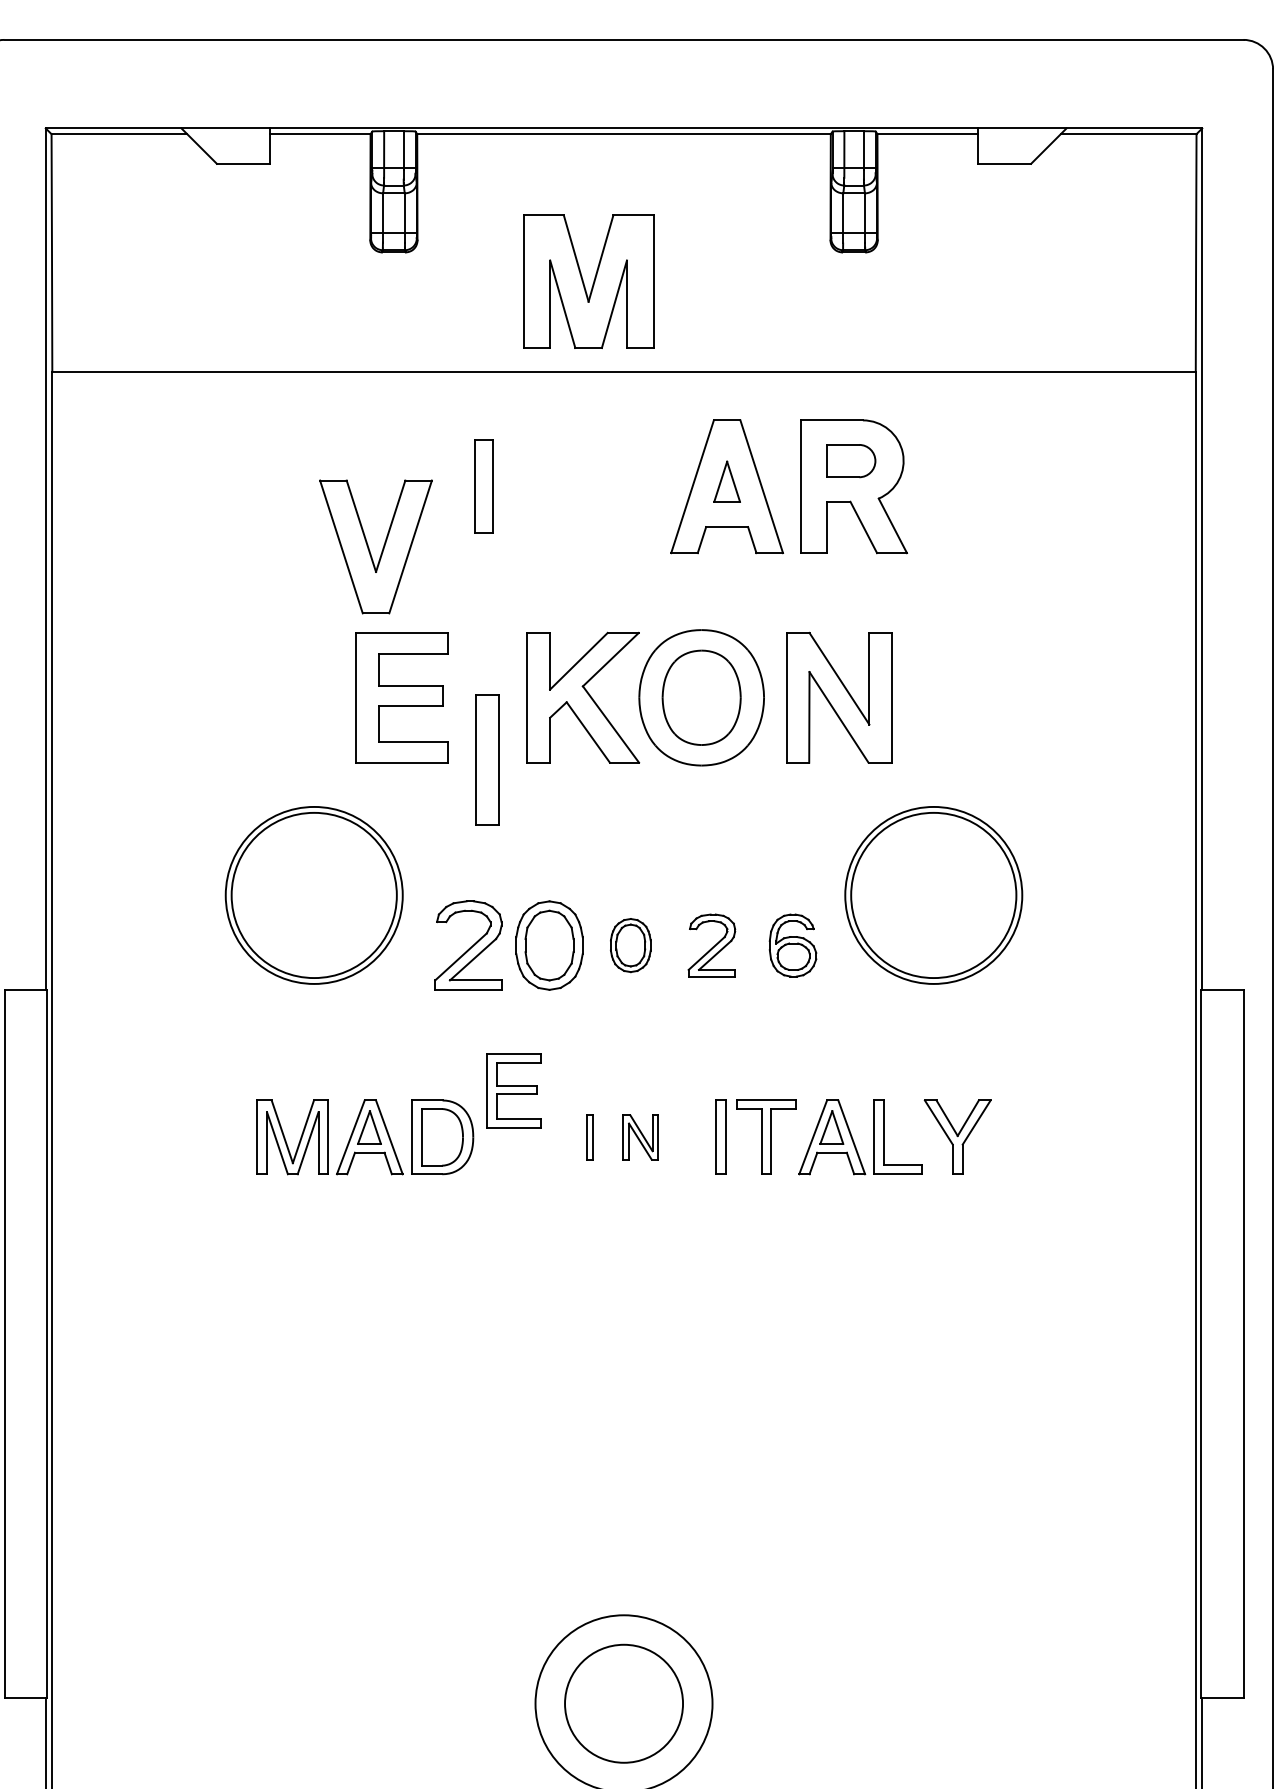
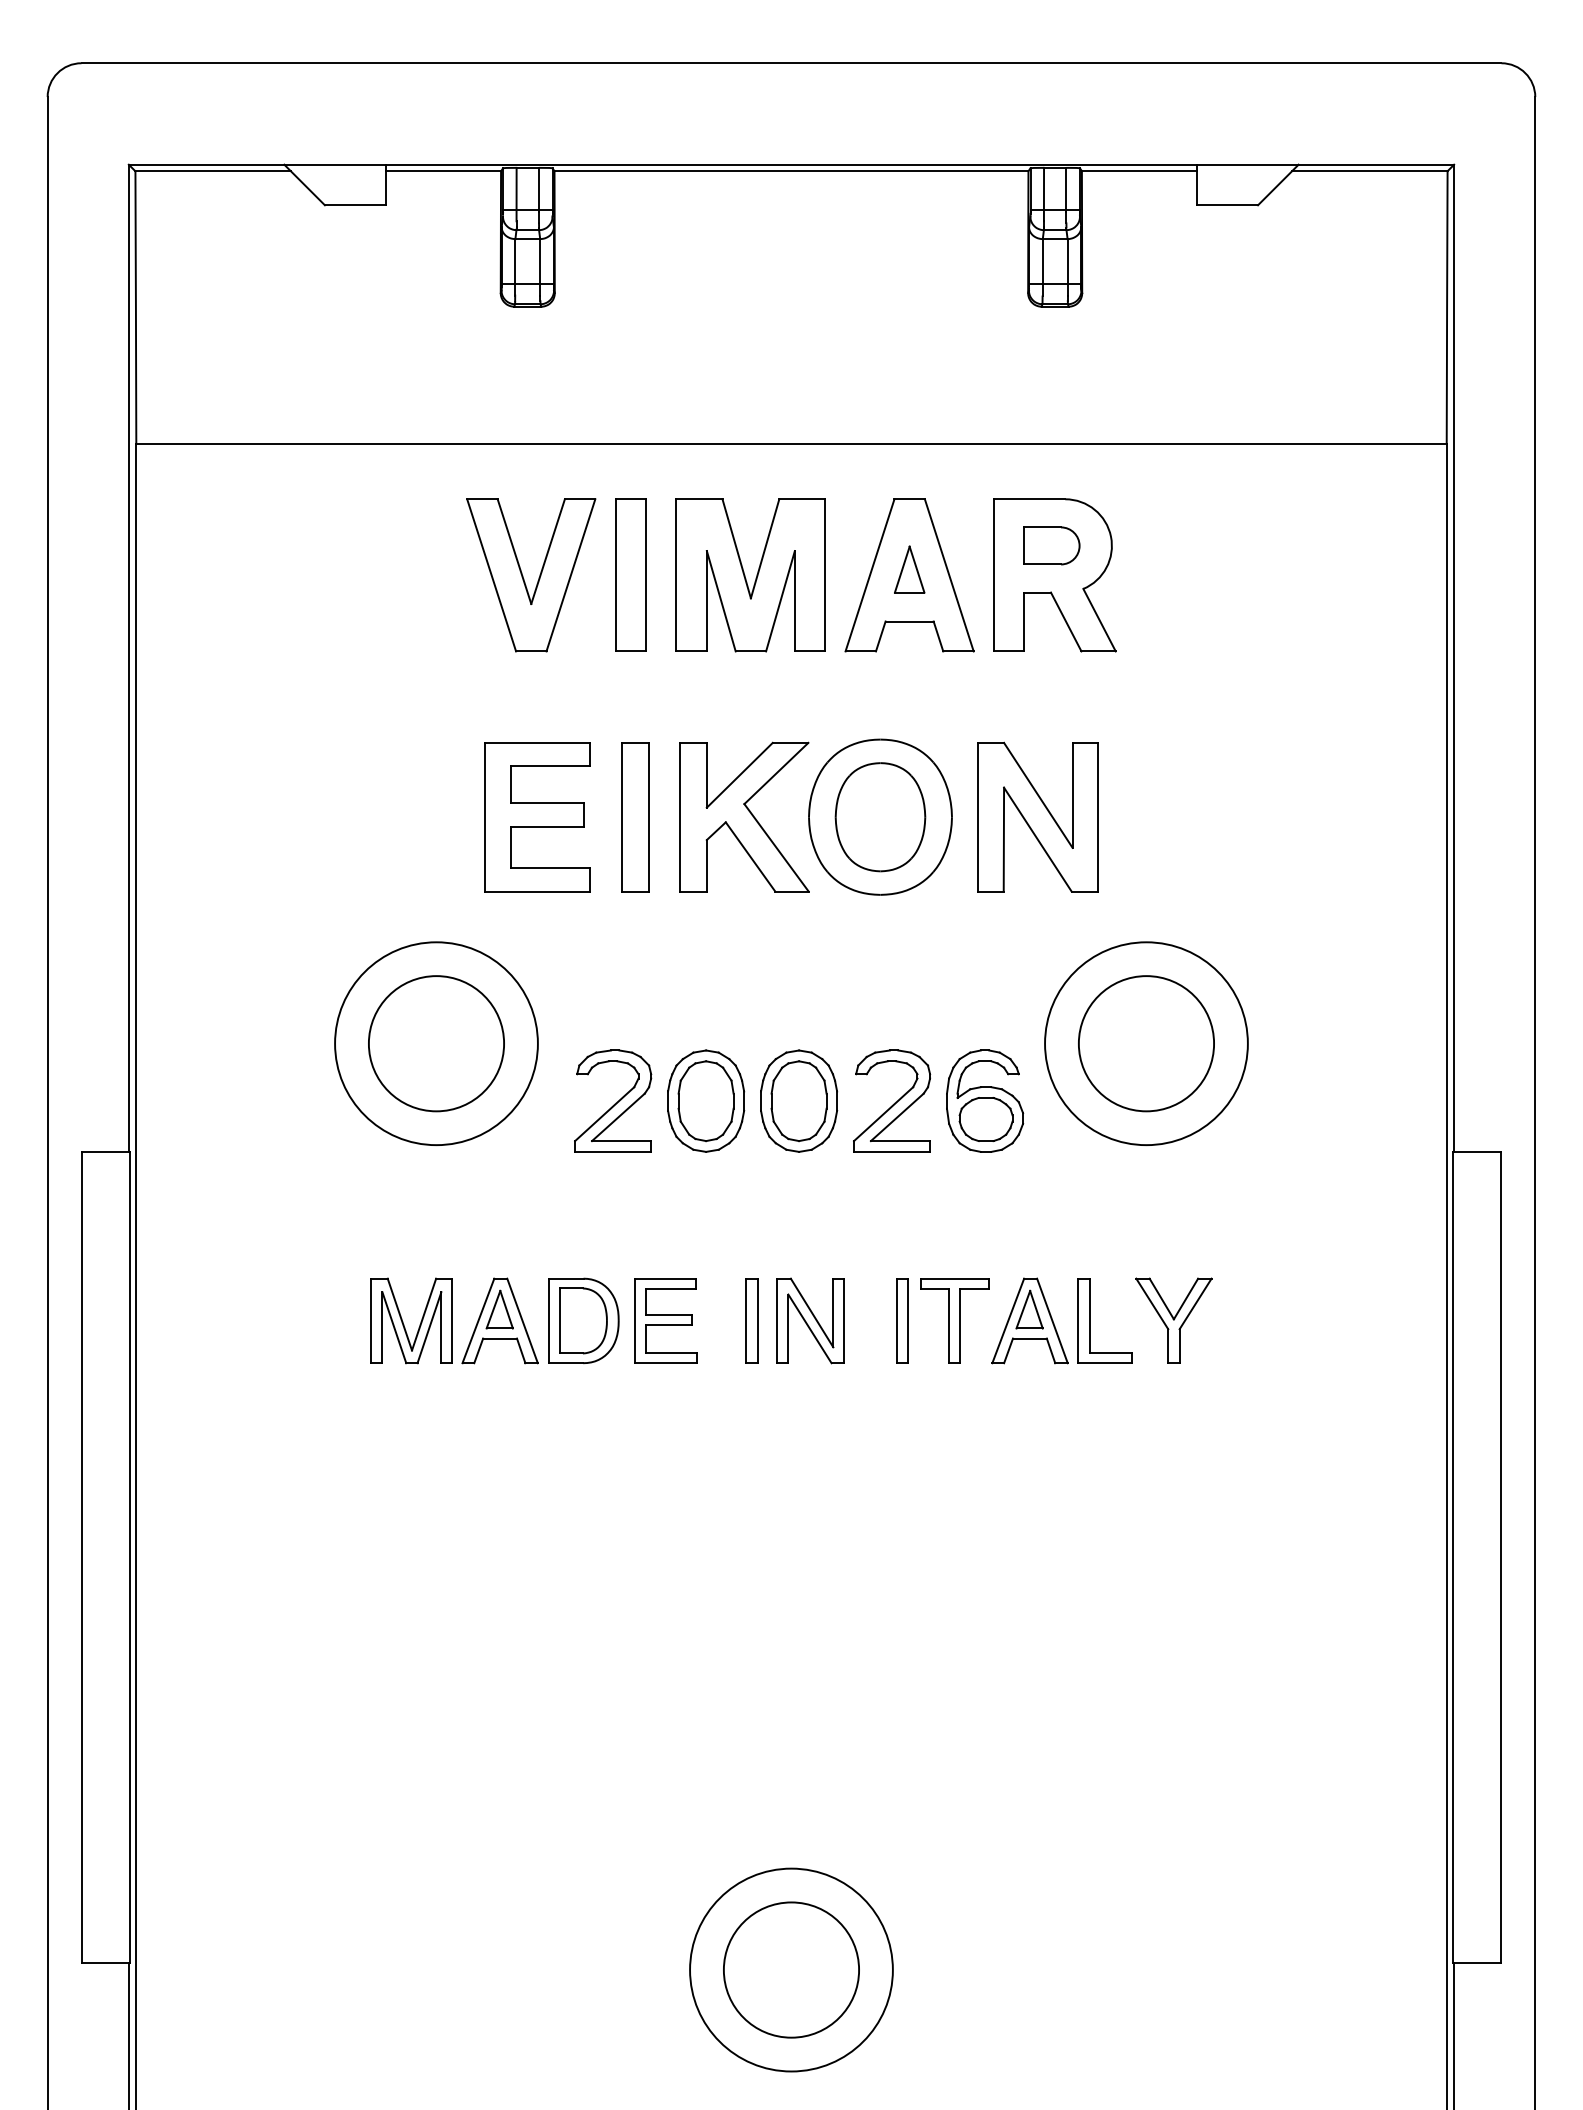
part: (588, 281) -> (750, 575), moved
part: (483, 486) -> (630, 574), size x1.43
part: (382, 548) -> (538, 577), moved
part: (487, 760) -> (635, 817), moved
circle: (314, 895) -> (436, 1043), size x0.71
circle: (933, 895) -> (1146, 1043), size x0.71
part: (631, 945) -> (799, 1100), size x1.67
part: (712, 945) -> (892, 1100), size x1.43
part: (793, 945) -> (985, 1100), size x1.43
part: (514, 1090) -> (665, 1320), moved
part: (589, 1136) -> (751, 1320), size x1.67
part: (640, 1136) -> (810, 1320), size x1.67

